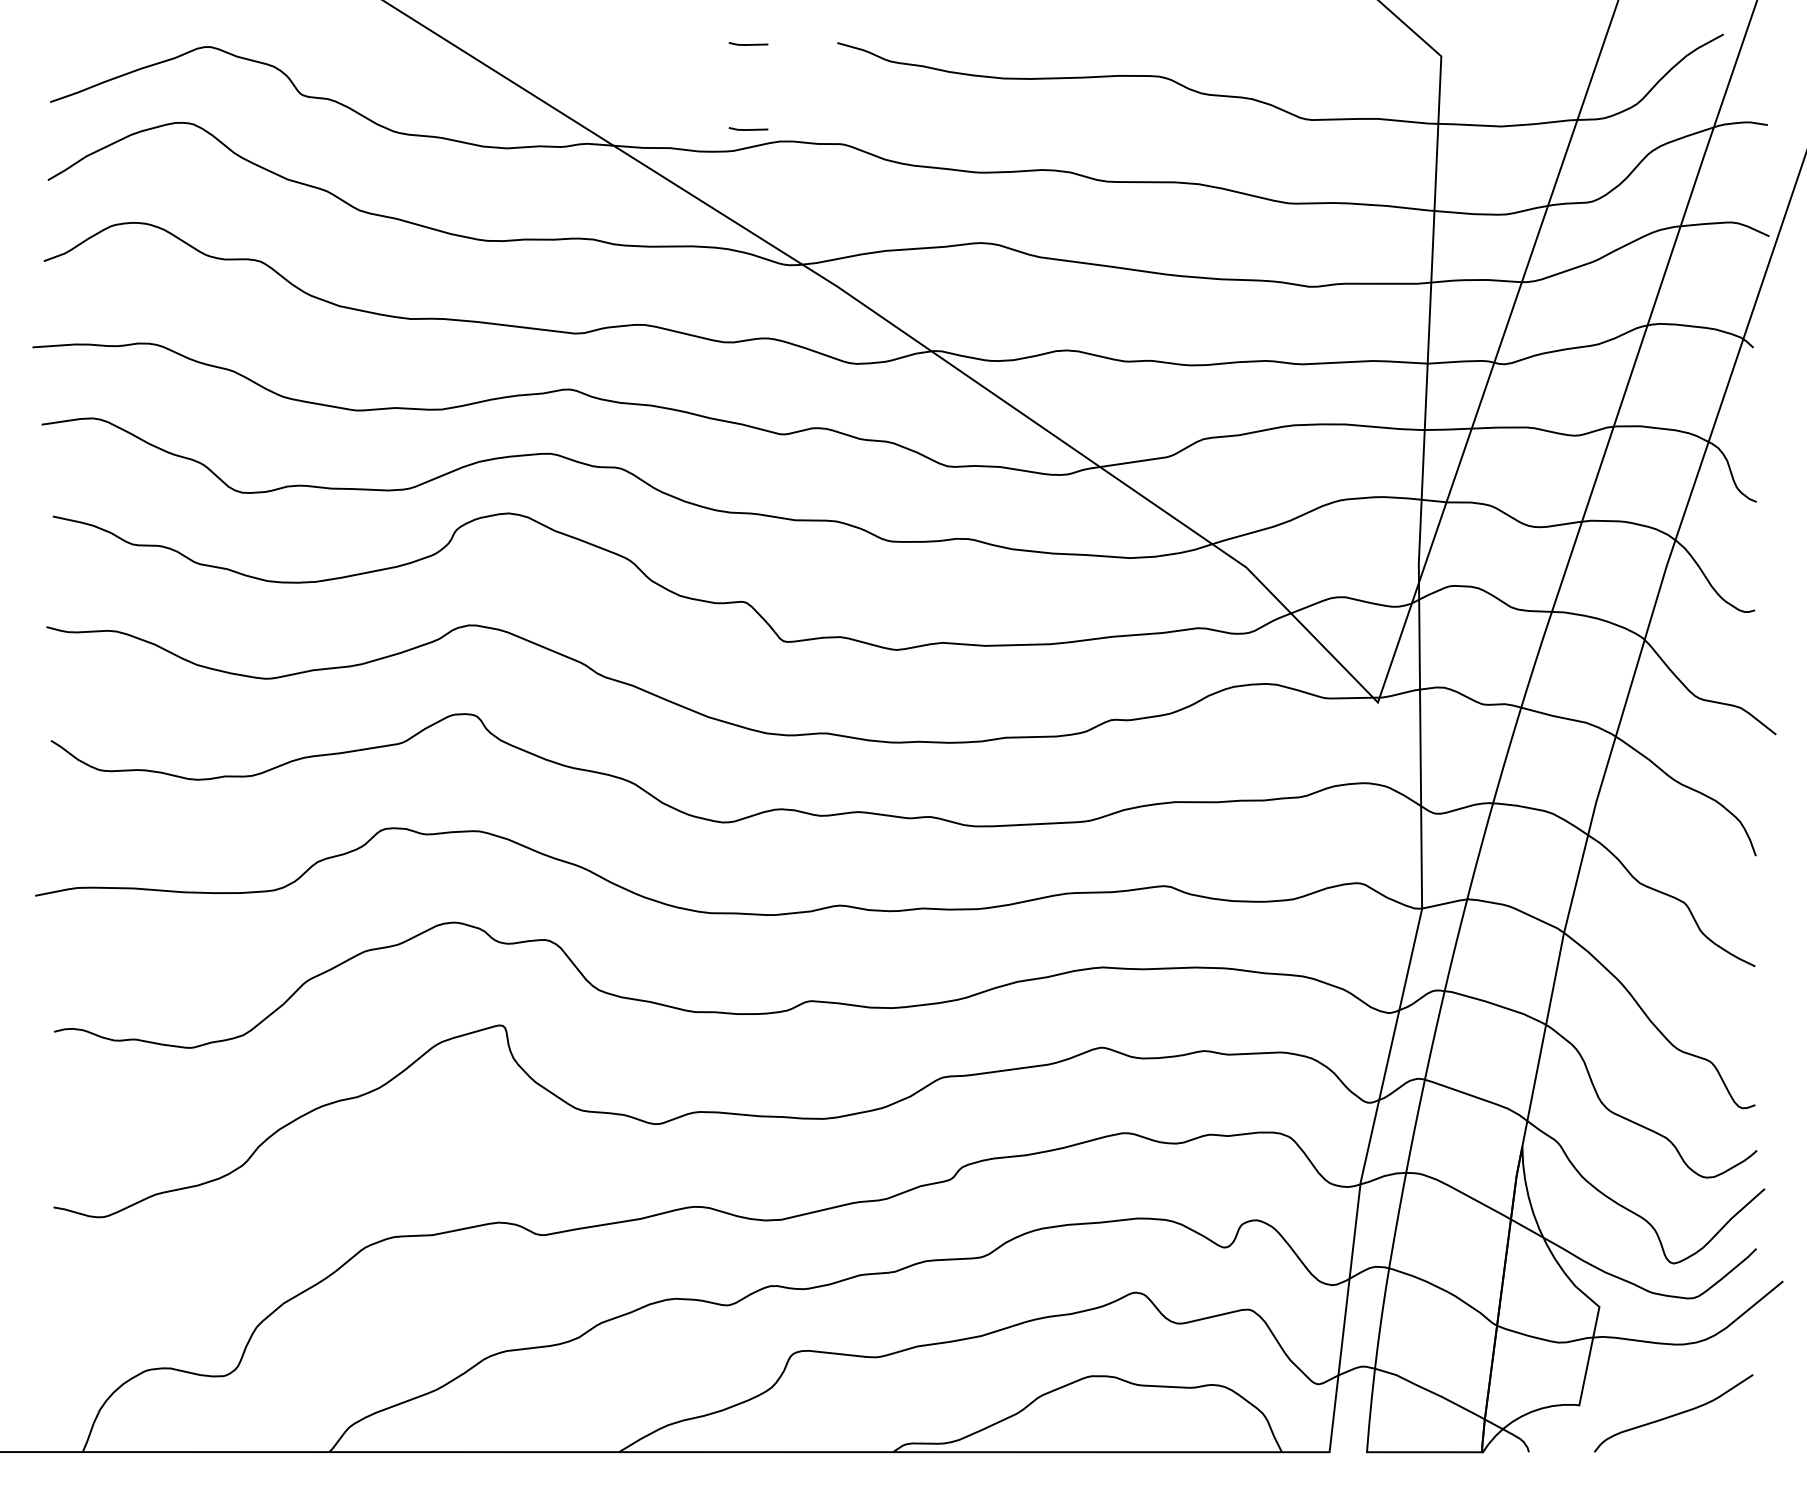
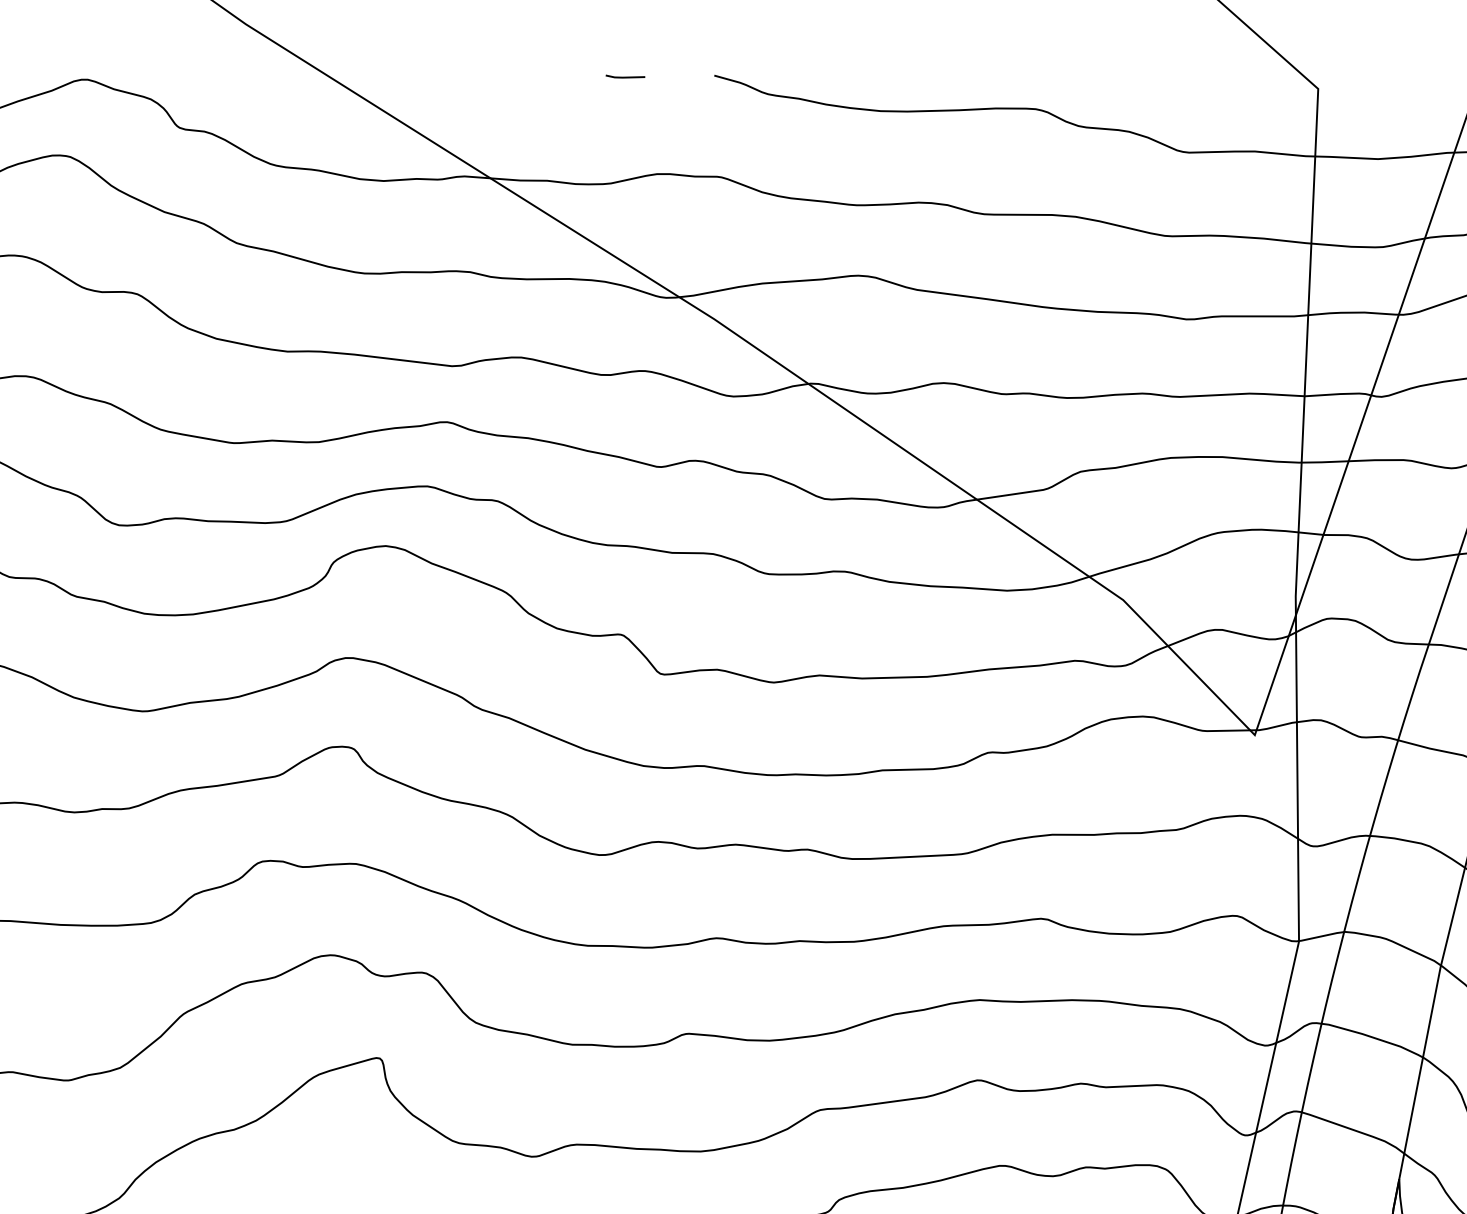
line: (748, 129) -> (625, 162), removed

